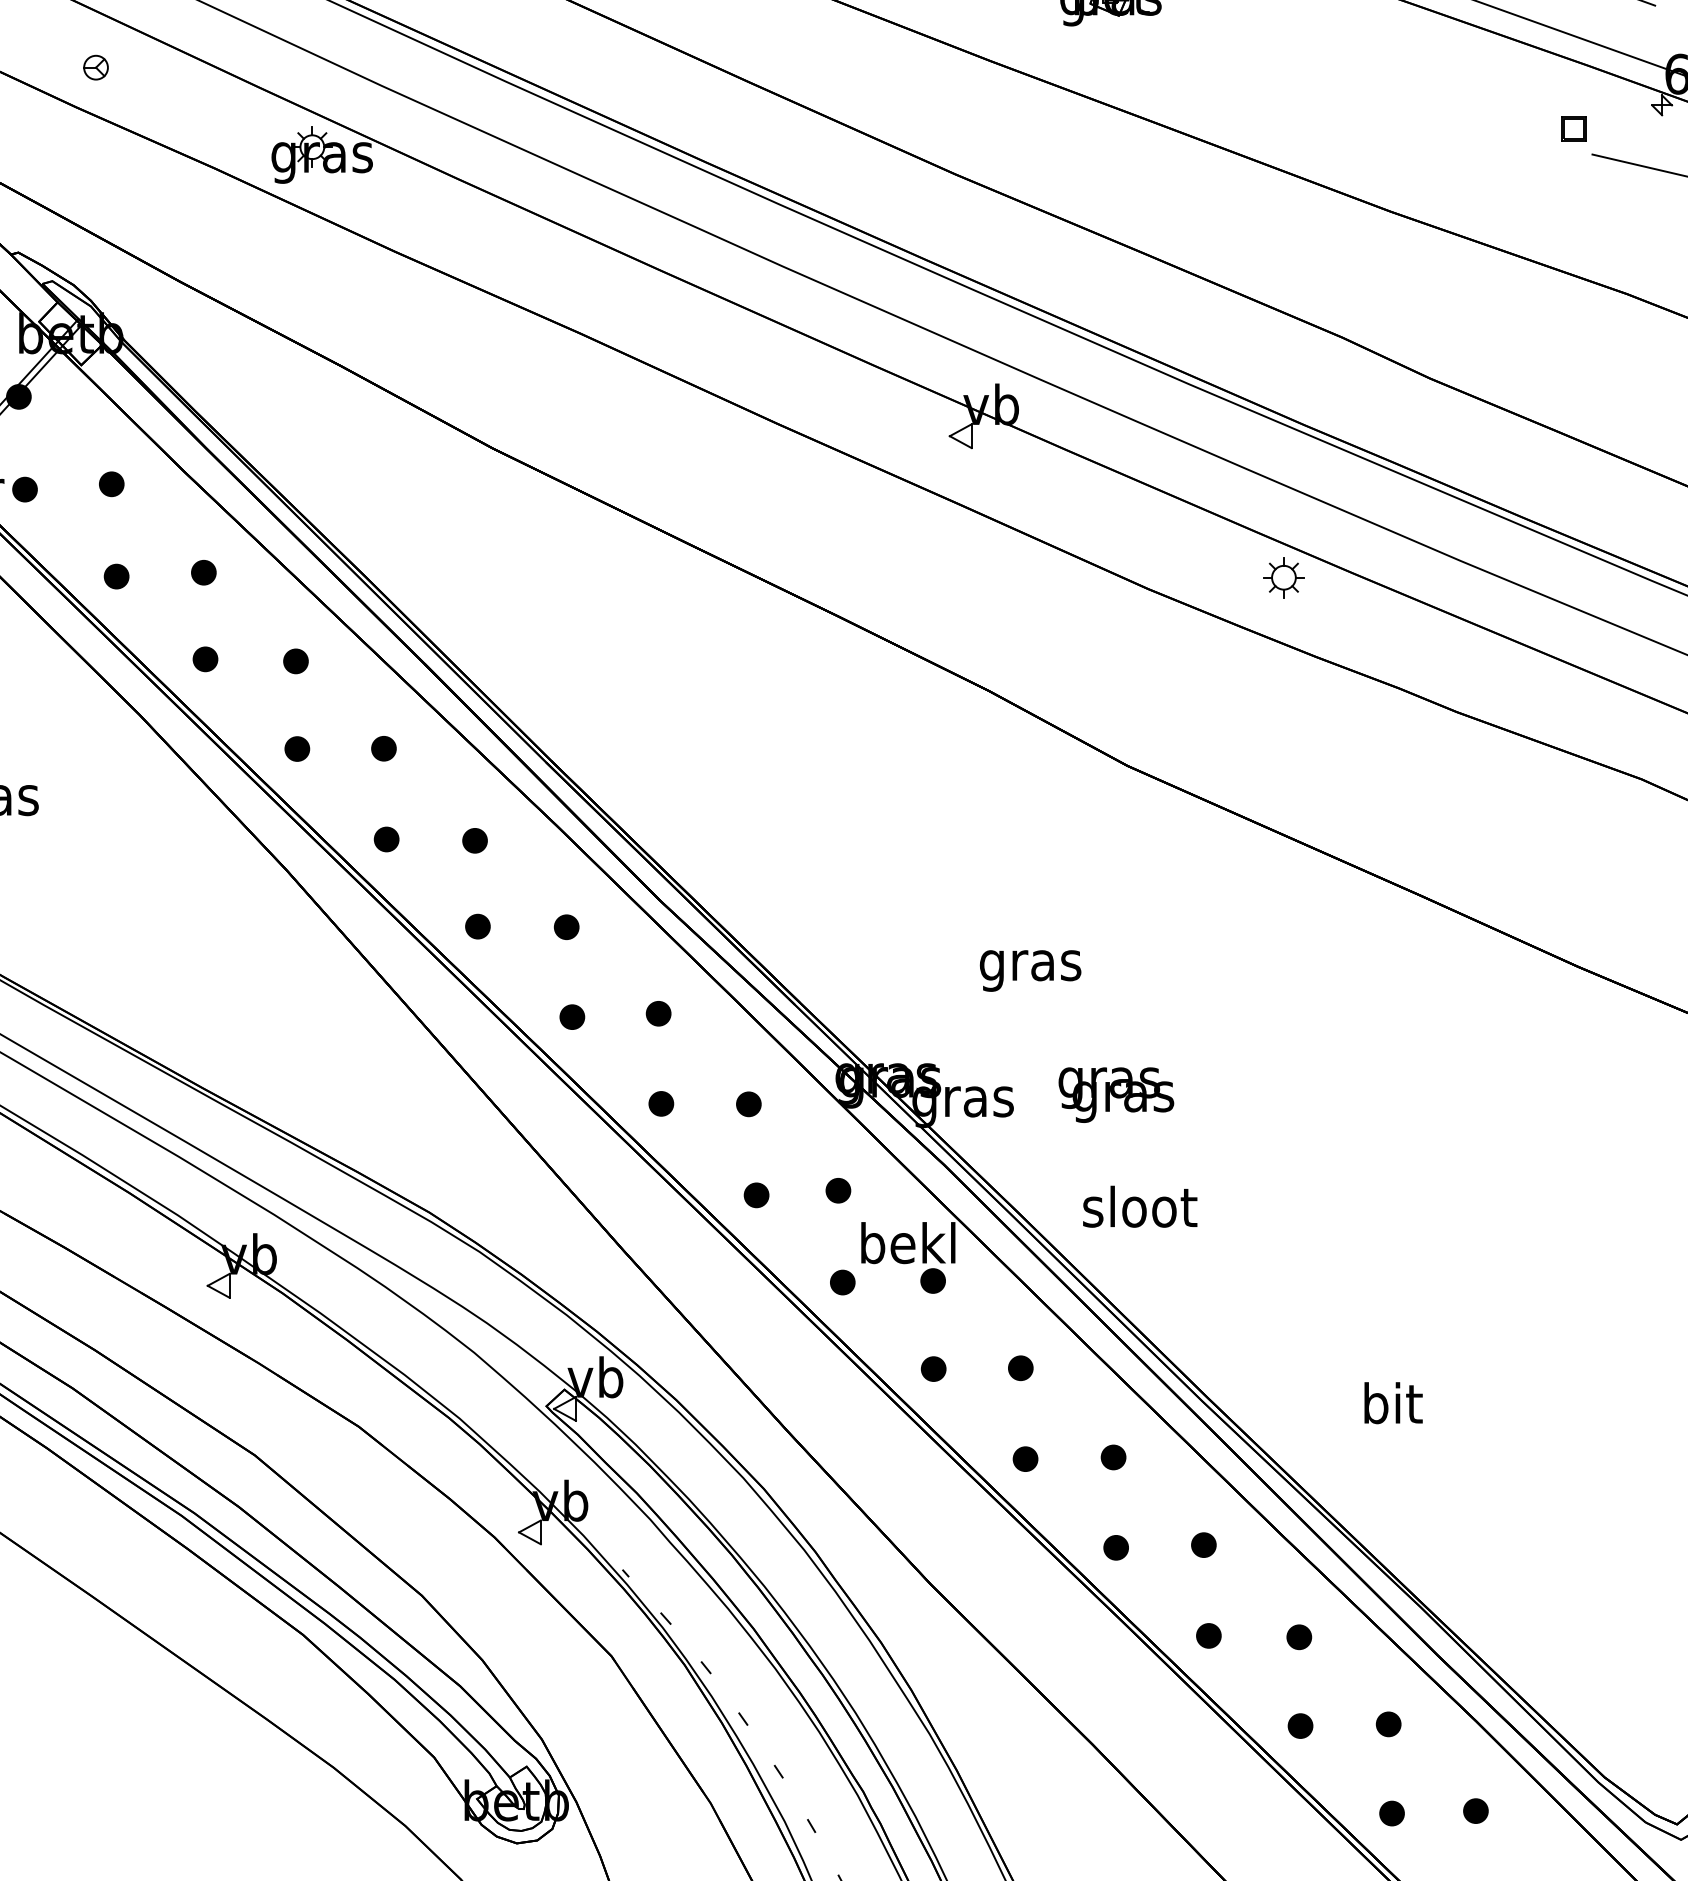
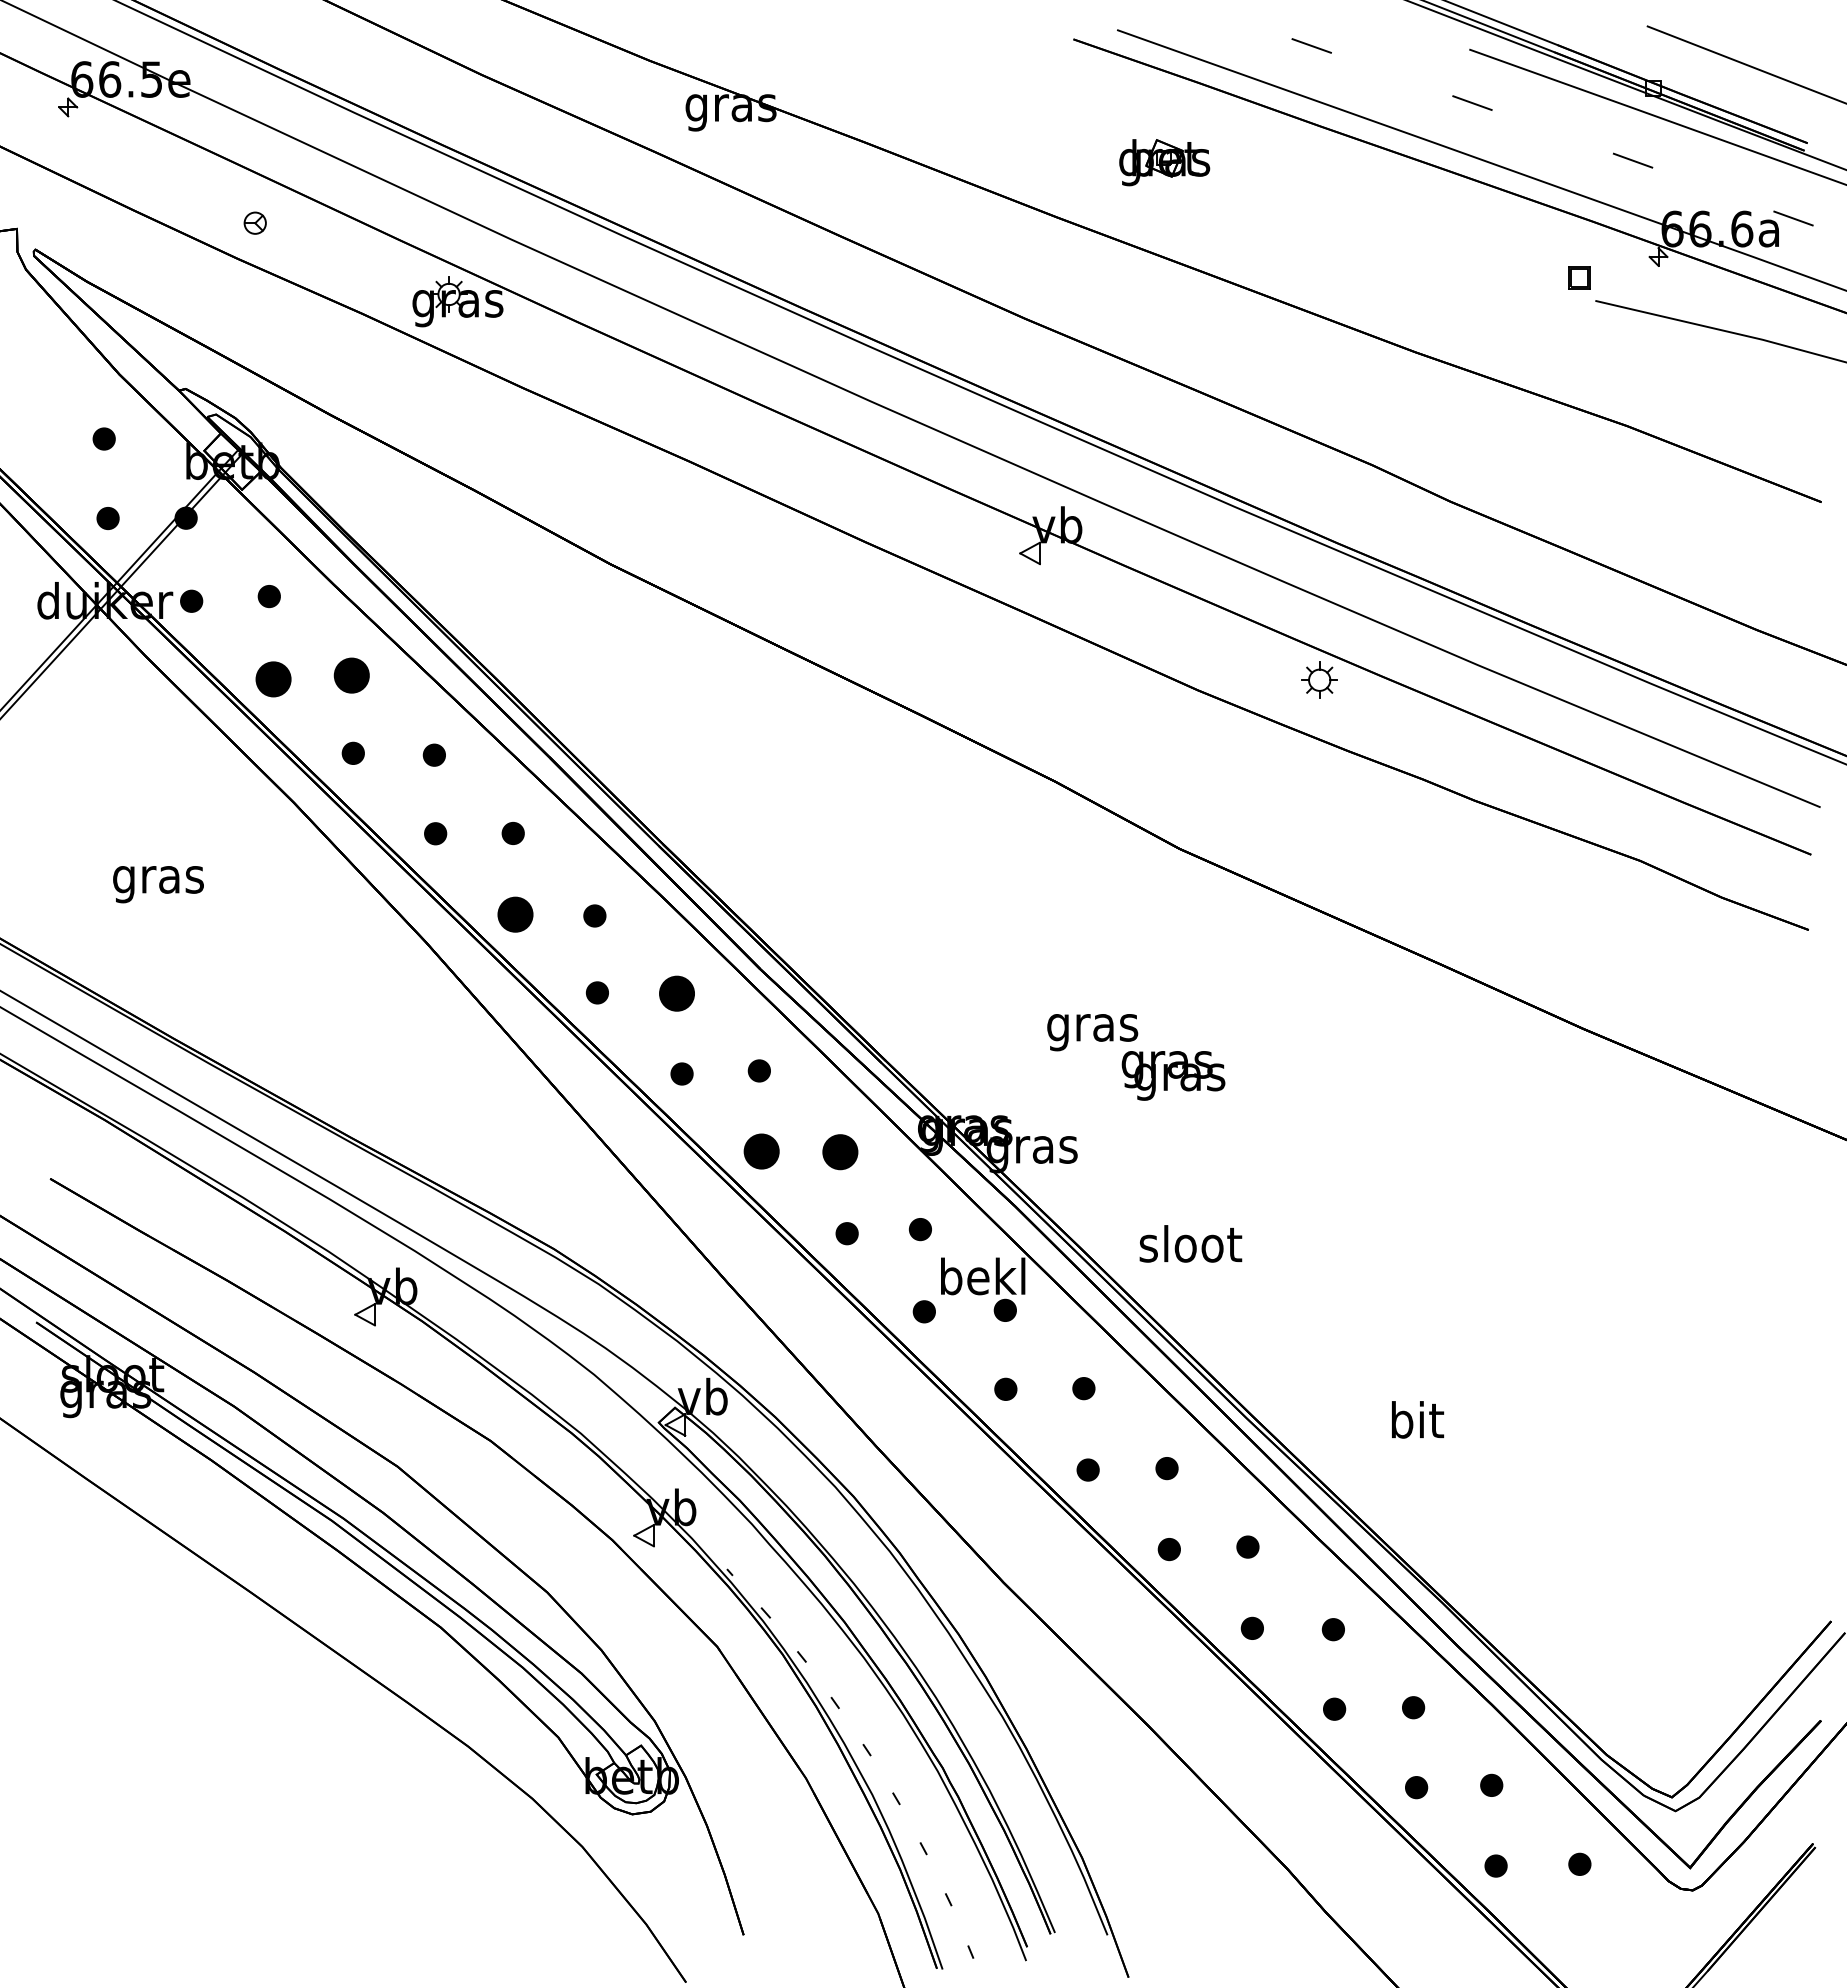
part: (203, 572) -> (351, 675), size x1.6
part: (116, 575) -> (273, 678), size x1.6
part: (386, 839) -> (515, 914), size x1.6
part: (566, 926) -> (676, 992), size x1.6
text: (1116, 1094) -> (1173, 1075), moved
part: (660, 1103) -> (761, 1151), size x1.6
part: (748, 1103) -> (839, 1151), size x1.6

